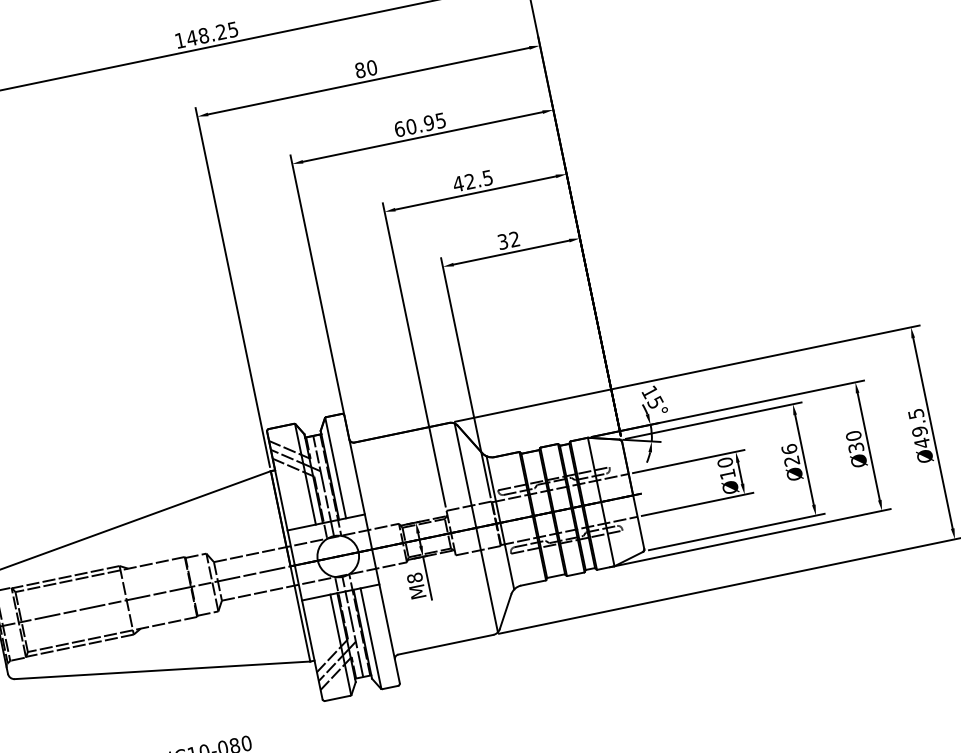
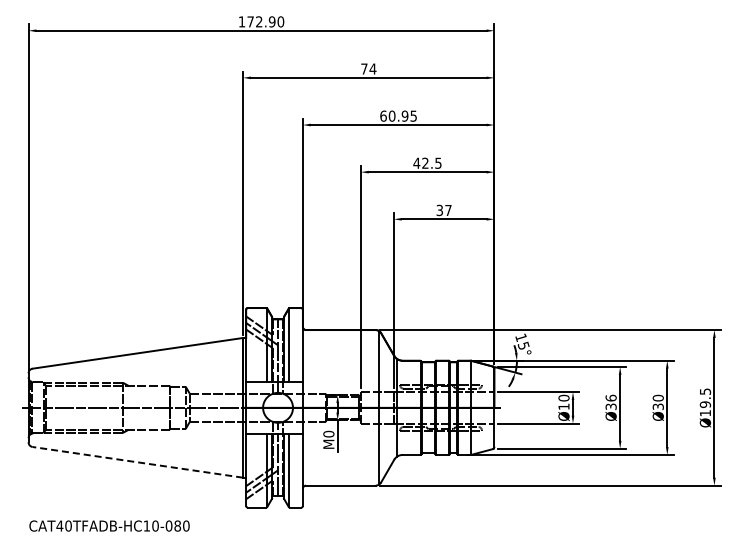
text: (212, 33) -> (265, 21), 148.25 -> 172.90
text: (365, 68) -> (368, 68), 80 -> 74
text: (514, 238) -> (448, 209), 32 -> 37
text: (922, 442) -> (705, 412), Ø49.5 -> Ø19.5
text: (792, 460) -> (611, 406), Ø26 -> Ø36
text: (414, 577) -> (328, 433), M8 -> M0
line: (162, 670) -> (137, 462), solid -> dashed

